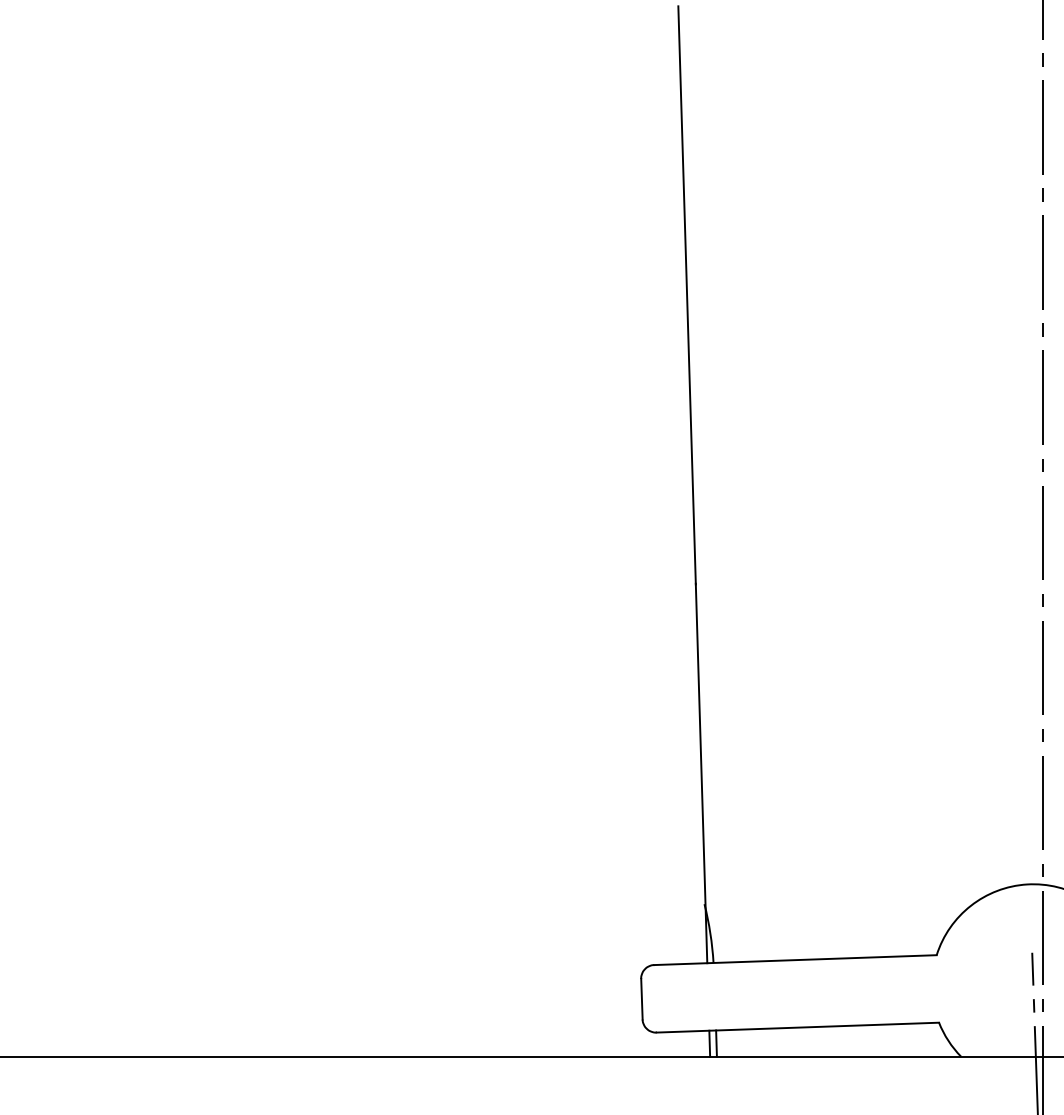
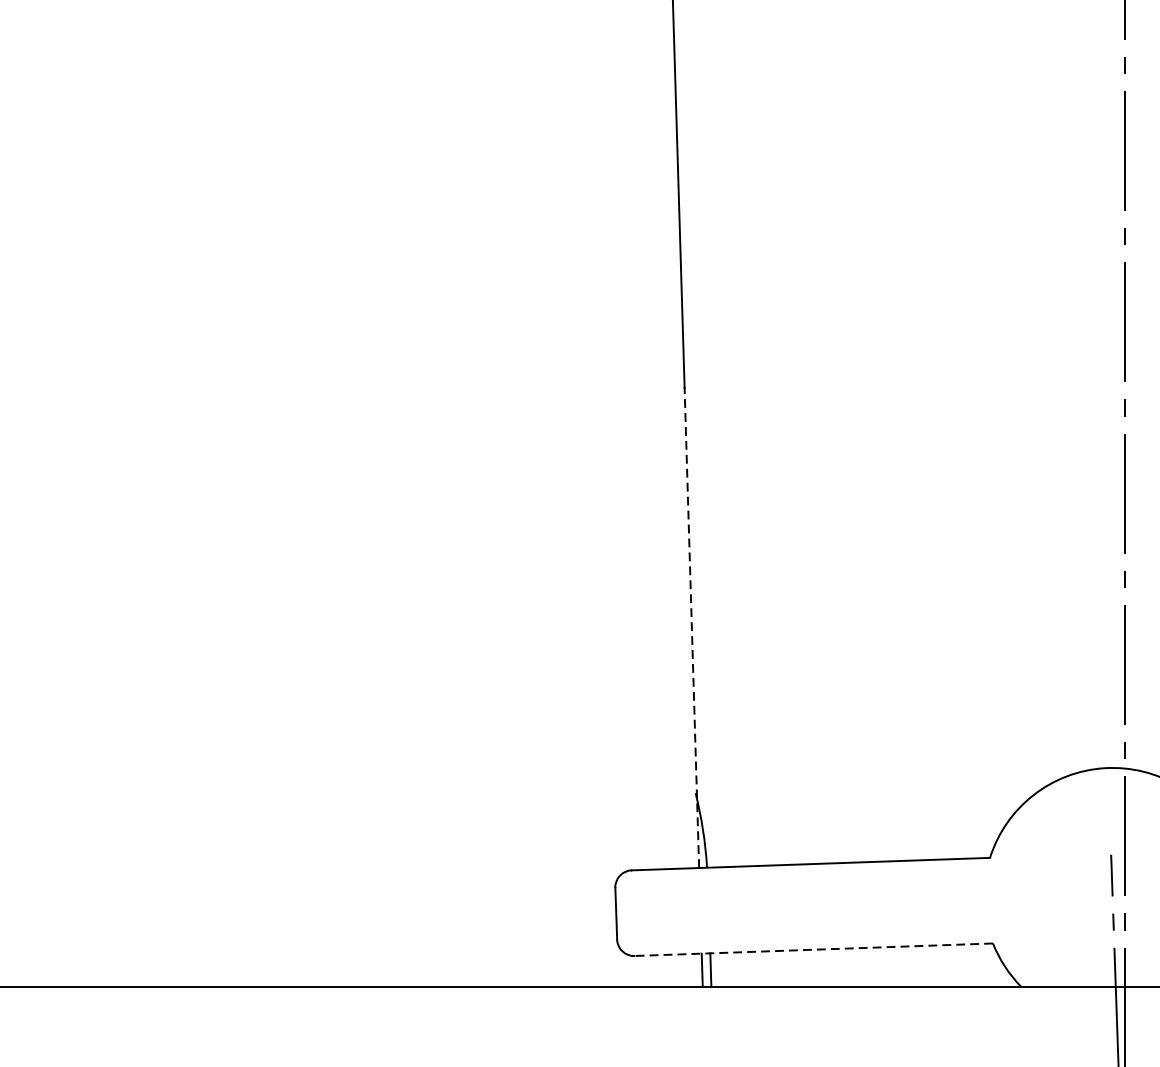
line: (701, 773) -> (691, 627), solid -> dashed
line: (797, 1027) -> (813, 949), solid -> dashed

